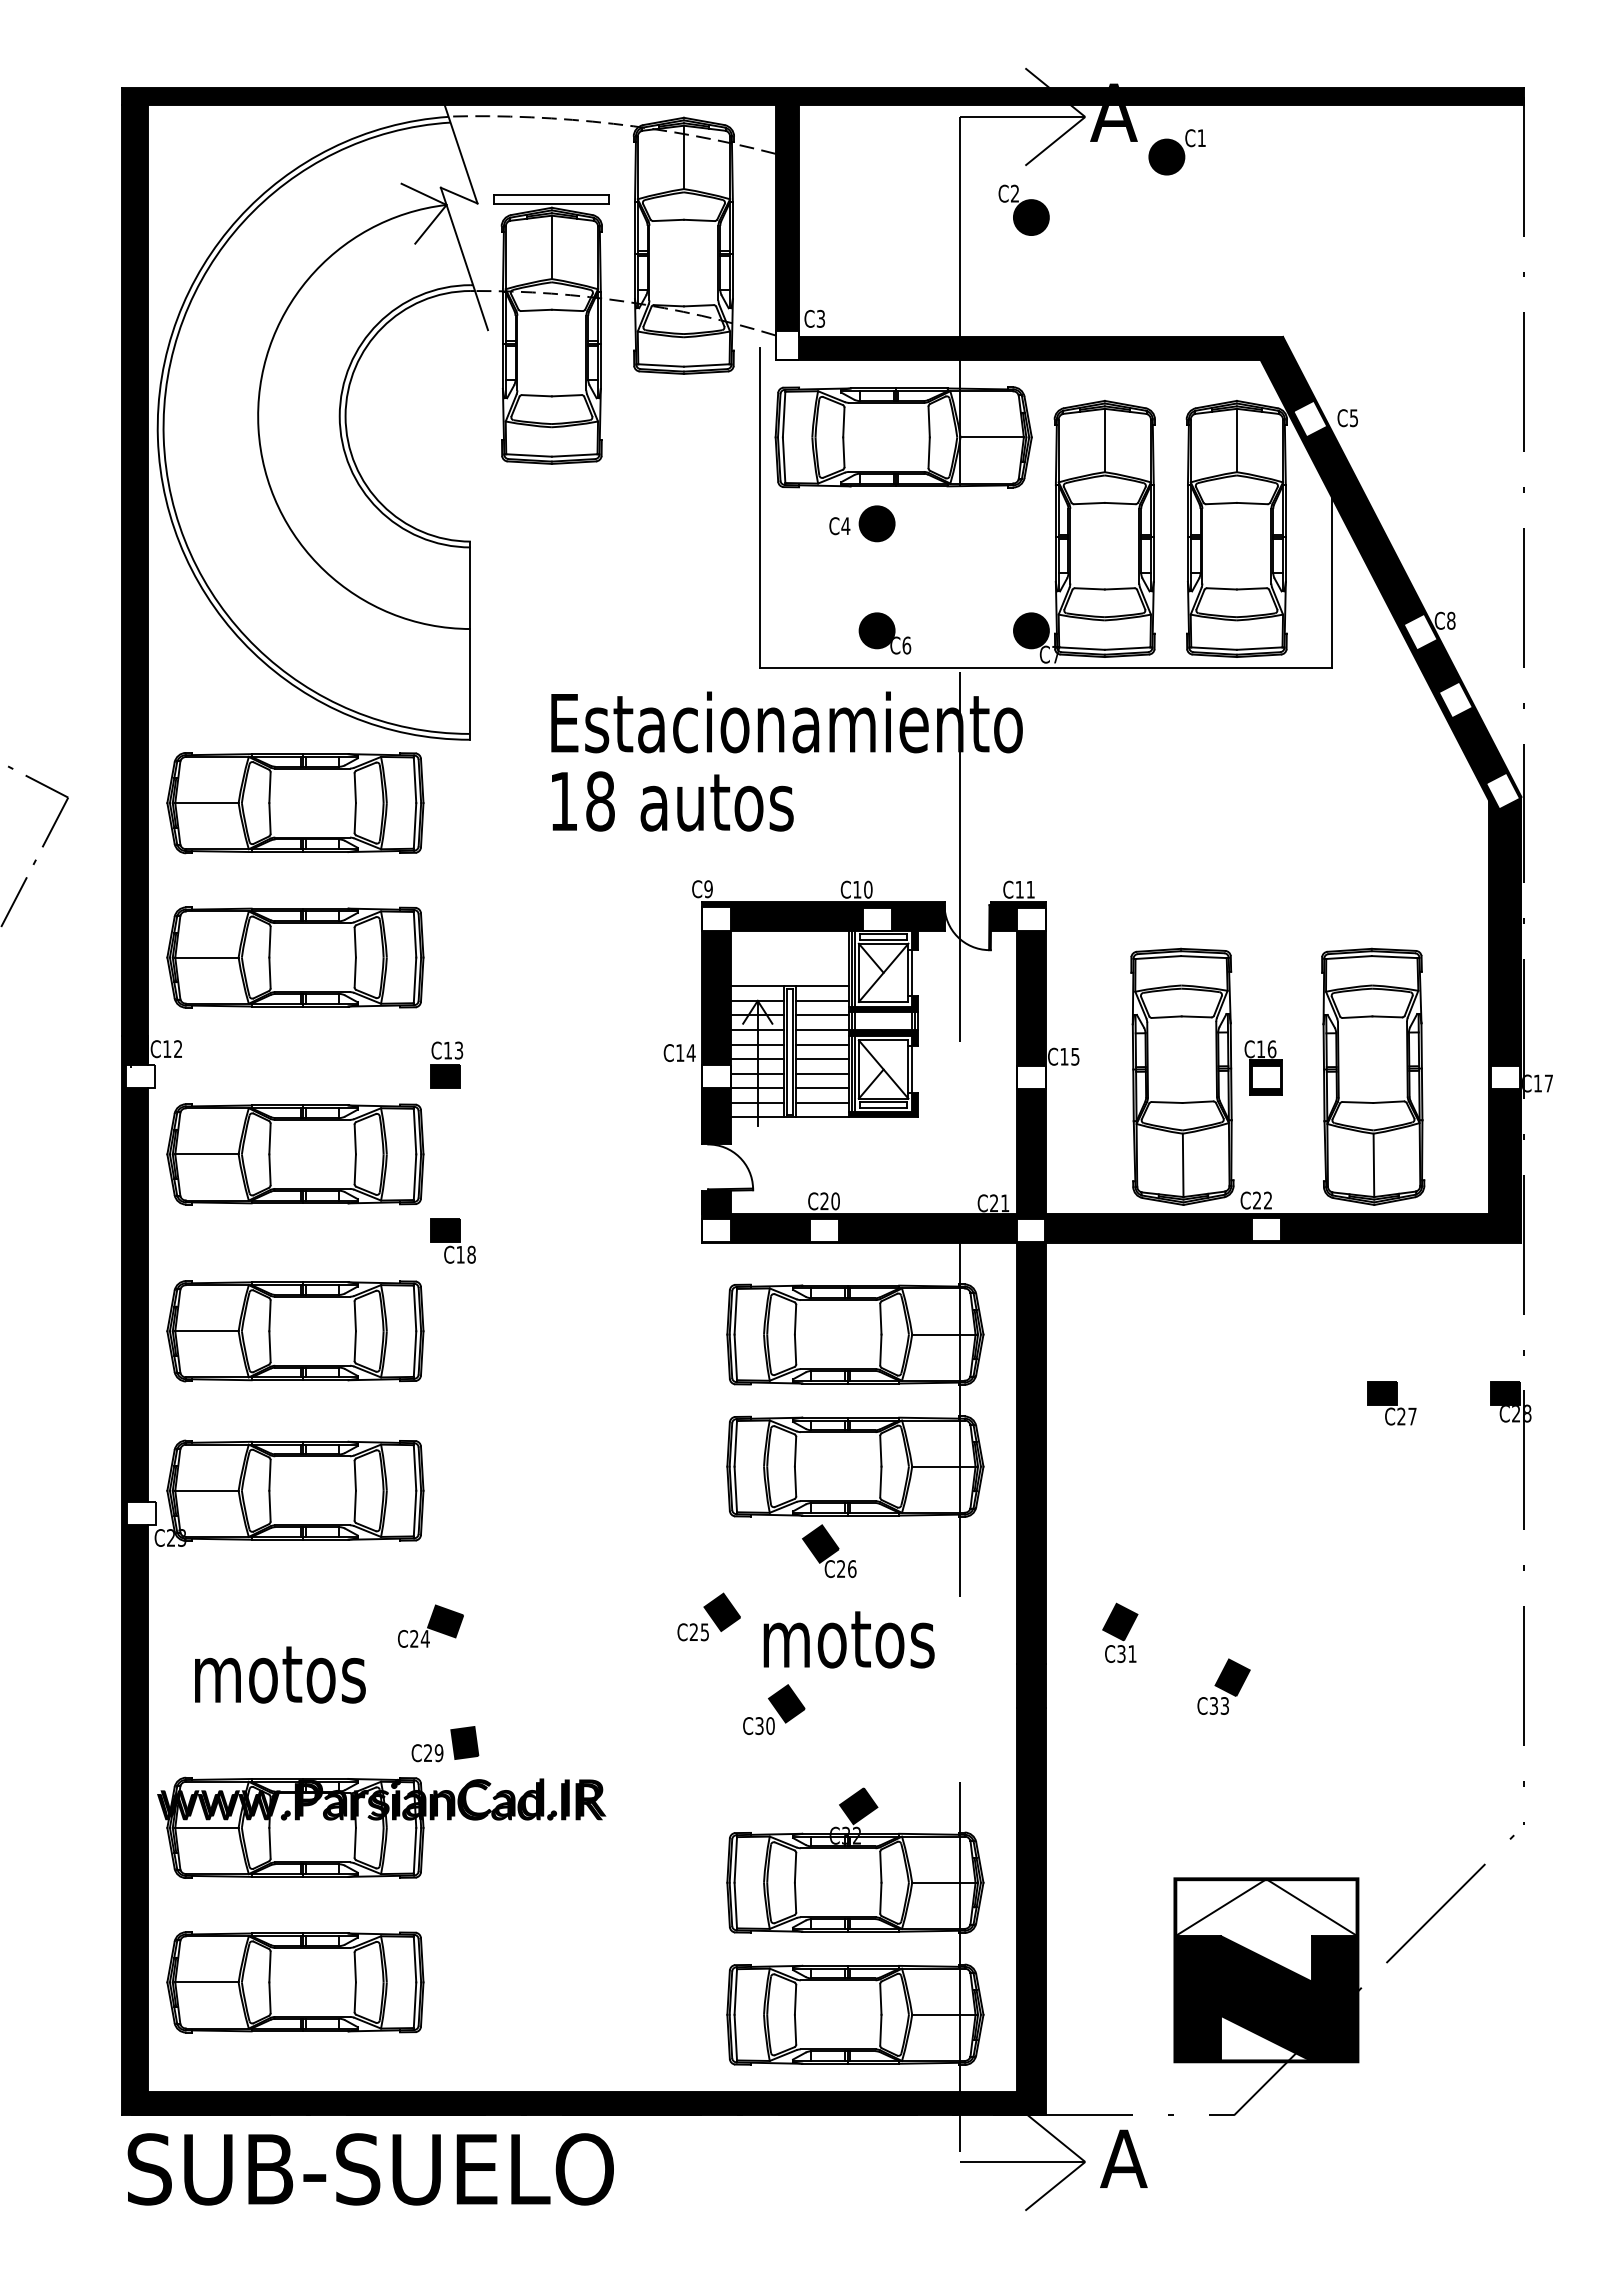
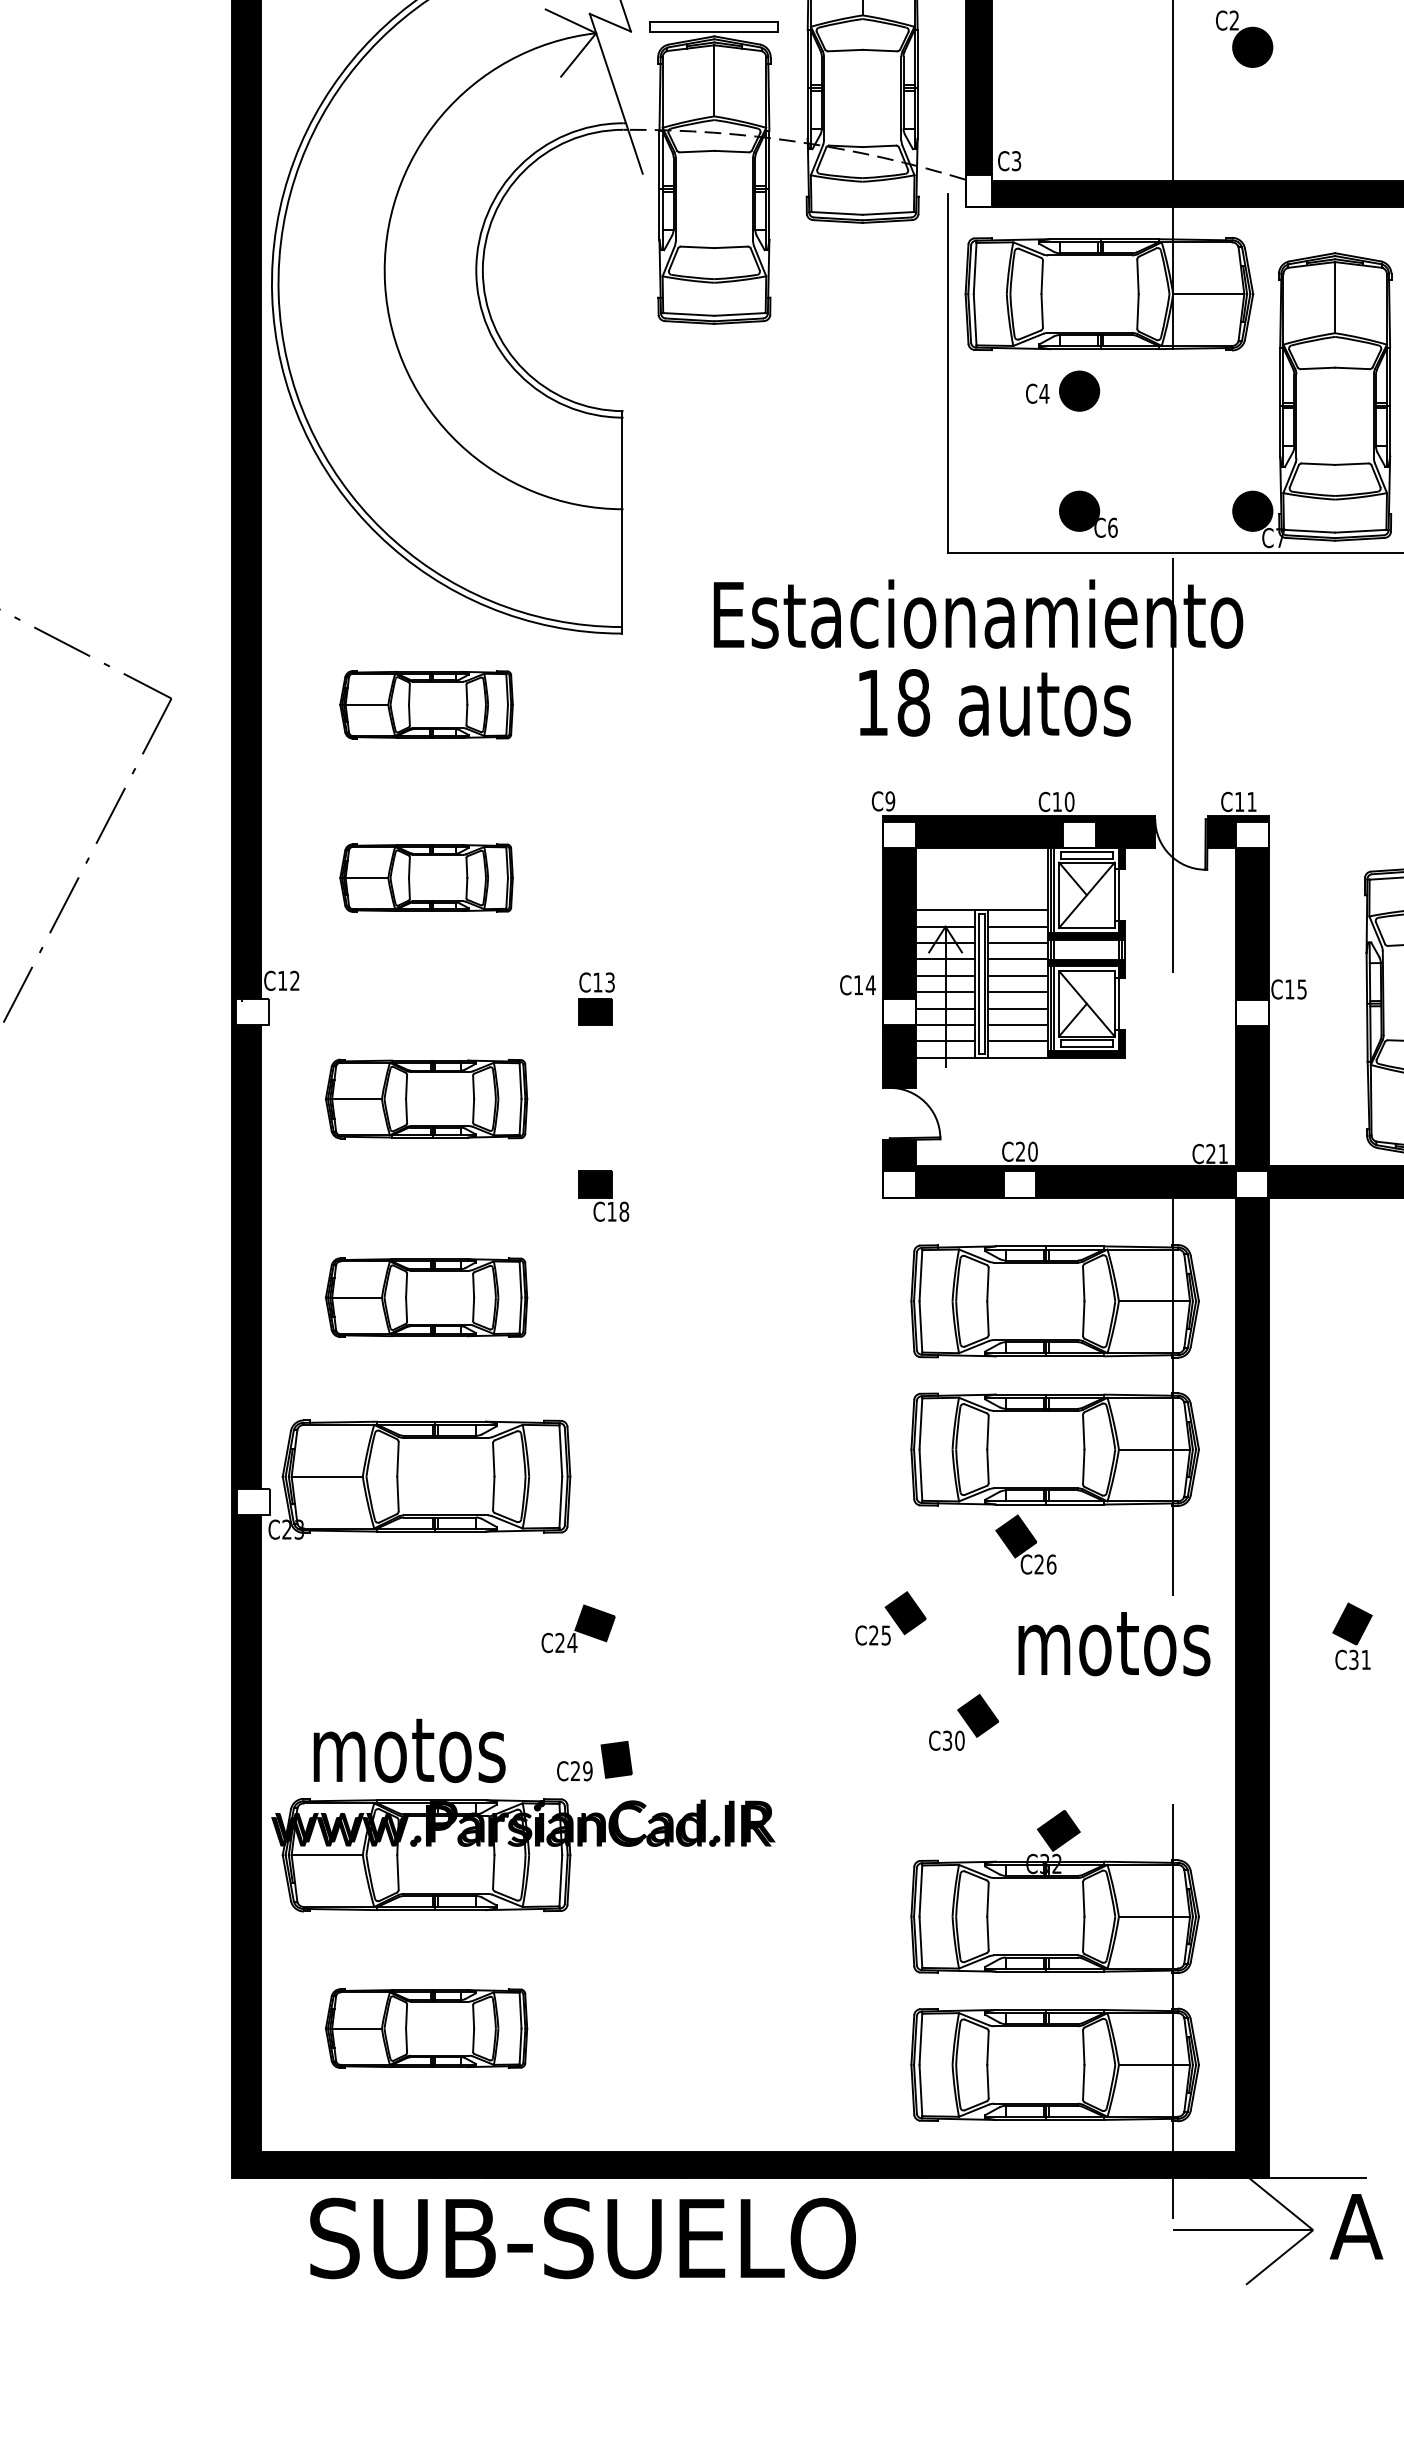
text: (672, 801) -> (994, 702), moved
part: (295, 803) -> (426, 705), size x0.6
part: (295, 957) -> (426, 878), size x0.6
part: (295, 1154) -> (426, 1099), size x0.7
part: (295, 1331) -> (426, 1297), size x0.7
text: (848, 1639) -> (1113, 1643), moved
text: (280, 1674) -> (409, 1750), moved
part: (295, 1982) -> (426, 2028), size x0.7
text: (370, 2169) -> (582, 2238), moved

